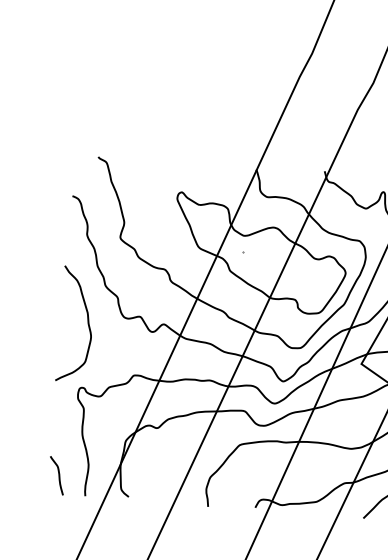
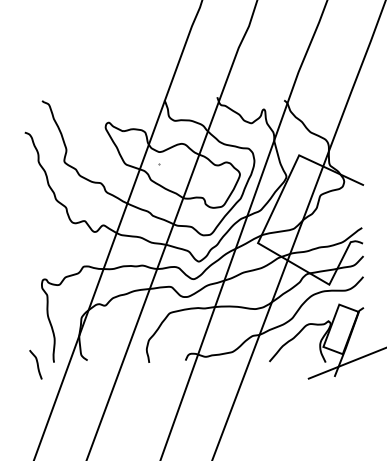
curve: (87, 324) -> (44, 230), removed
curve: (57, 475) -> (36, 364), moved

